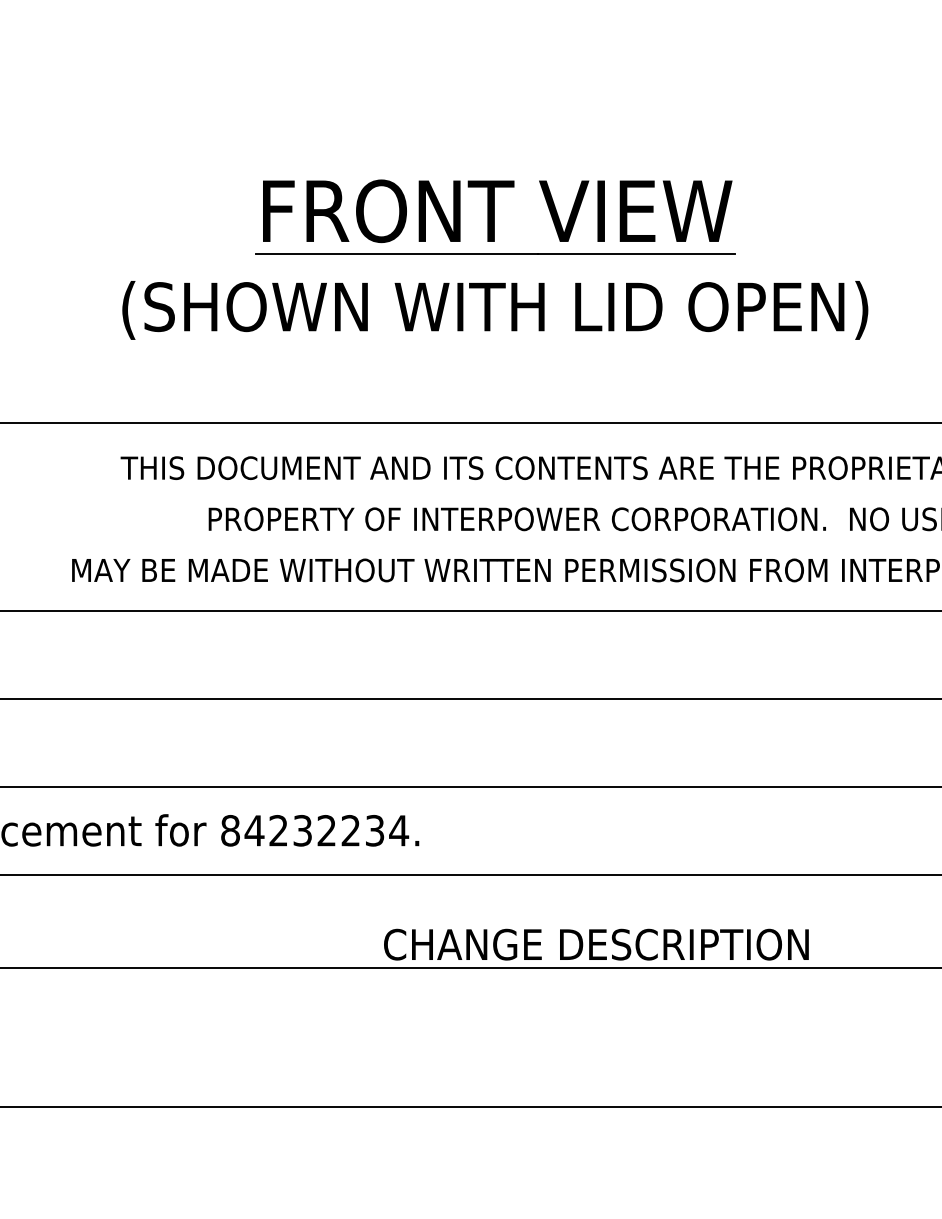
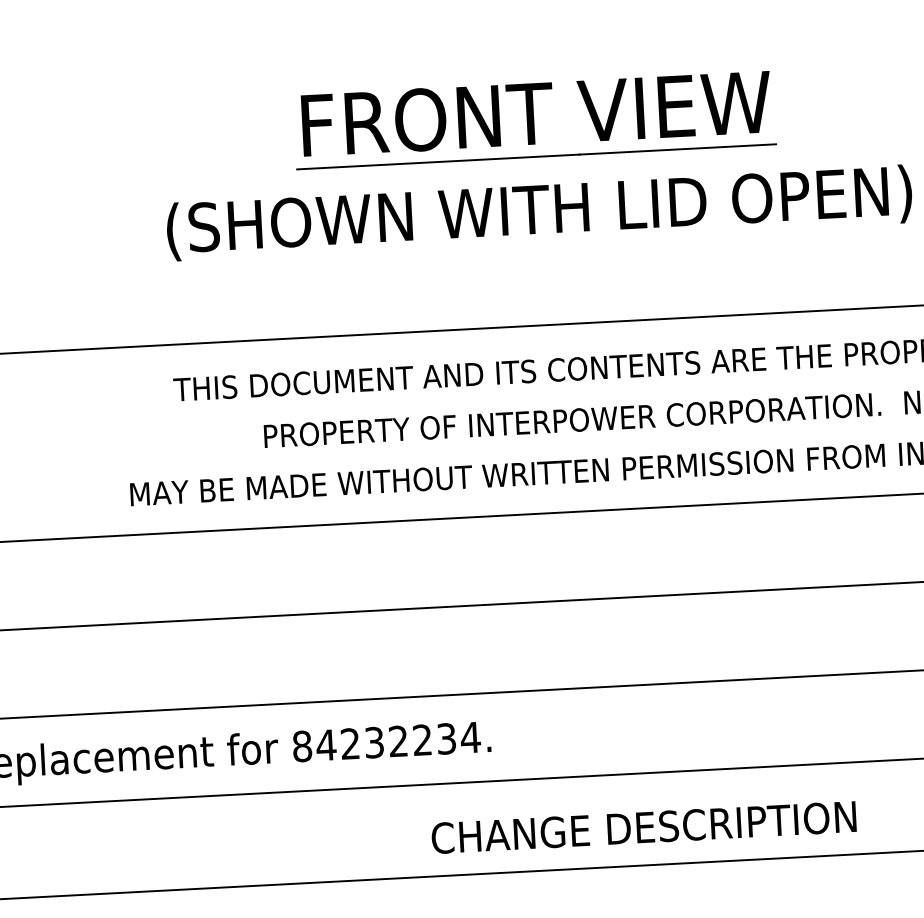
text: (596, 944) -> (644, 827), moved

